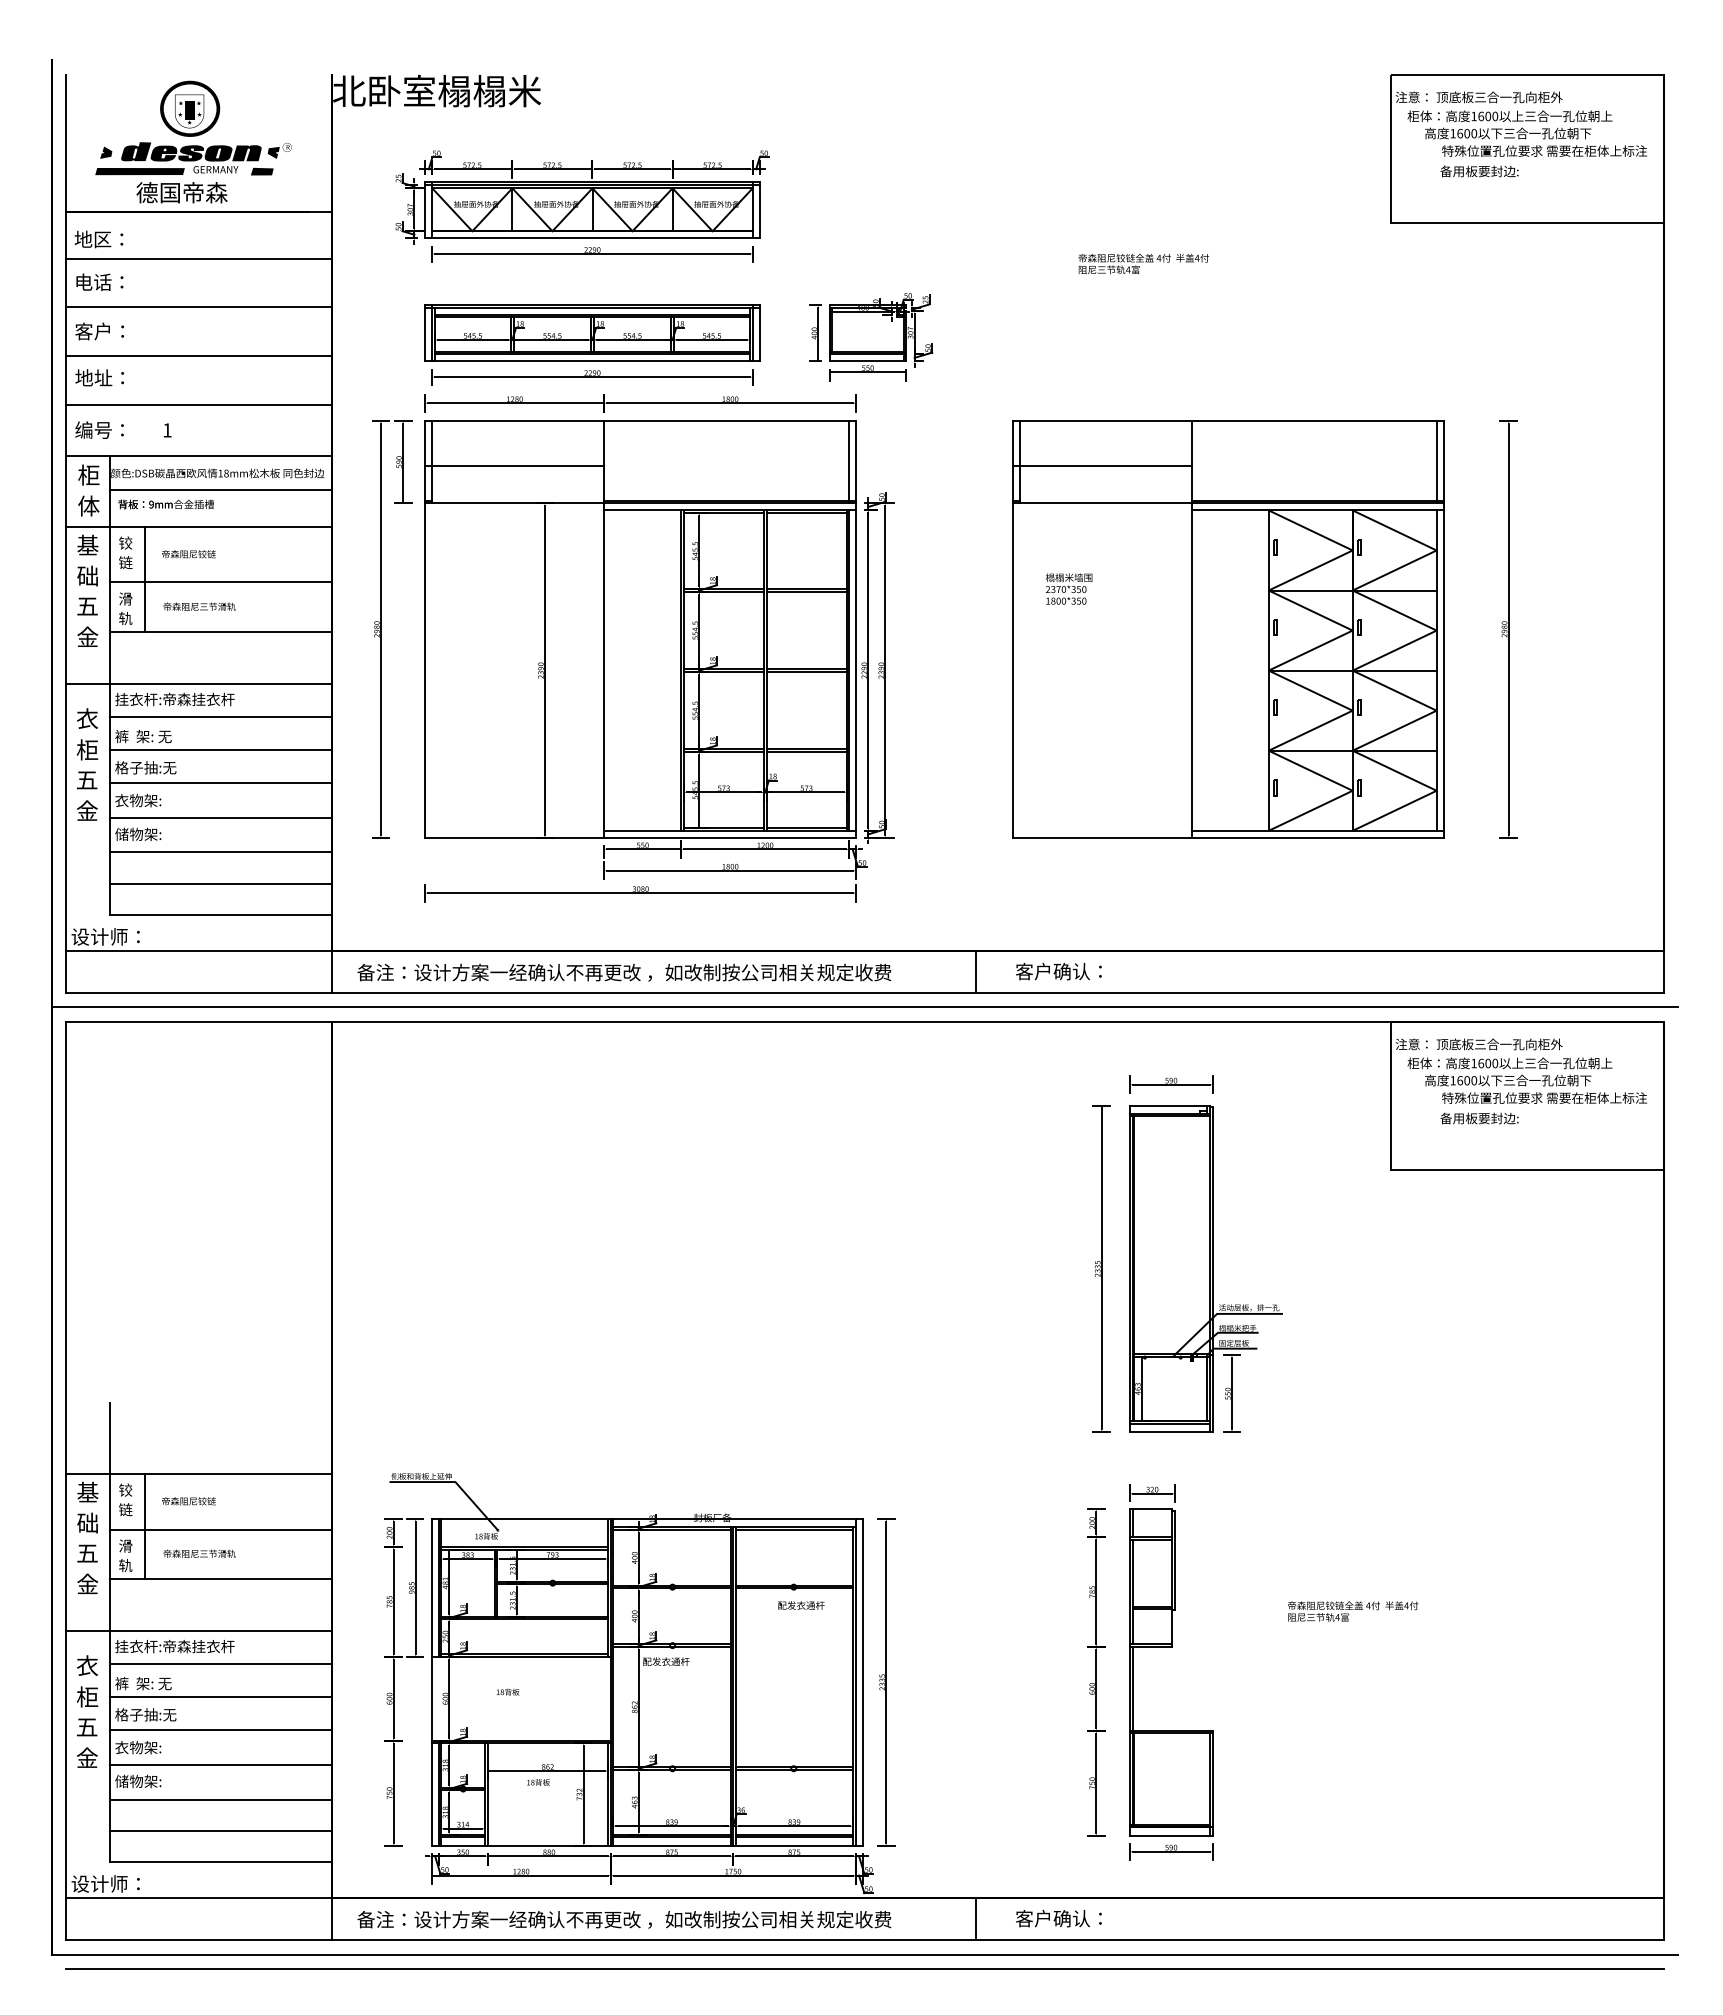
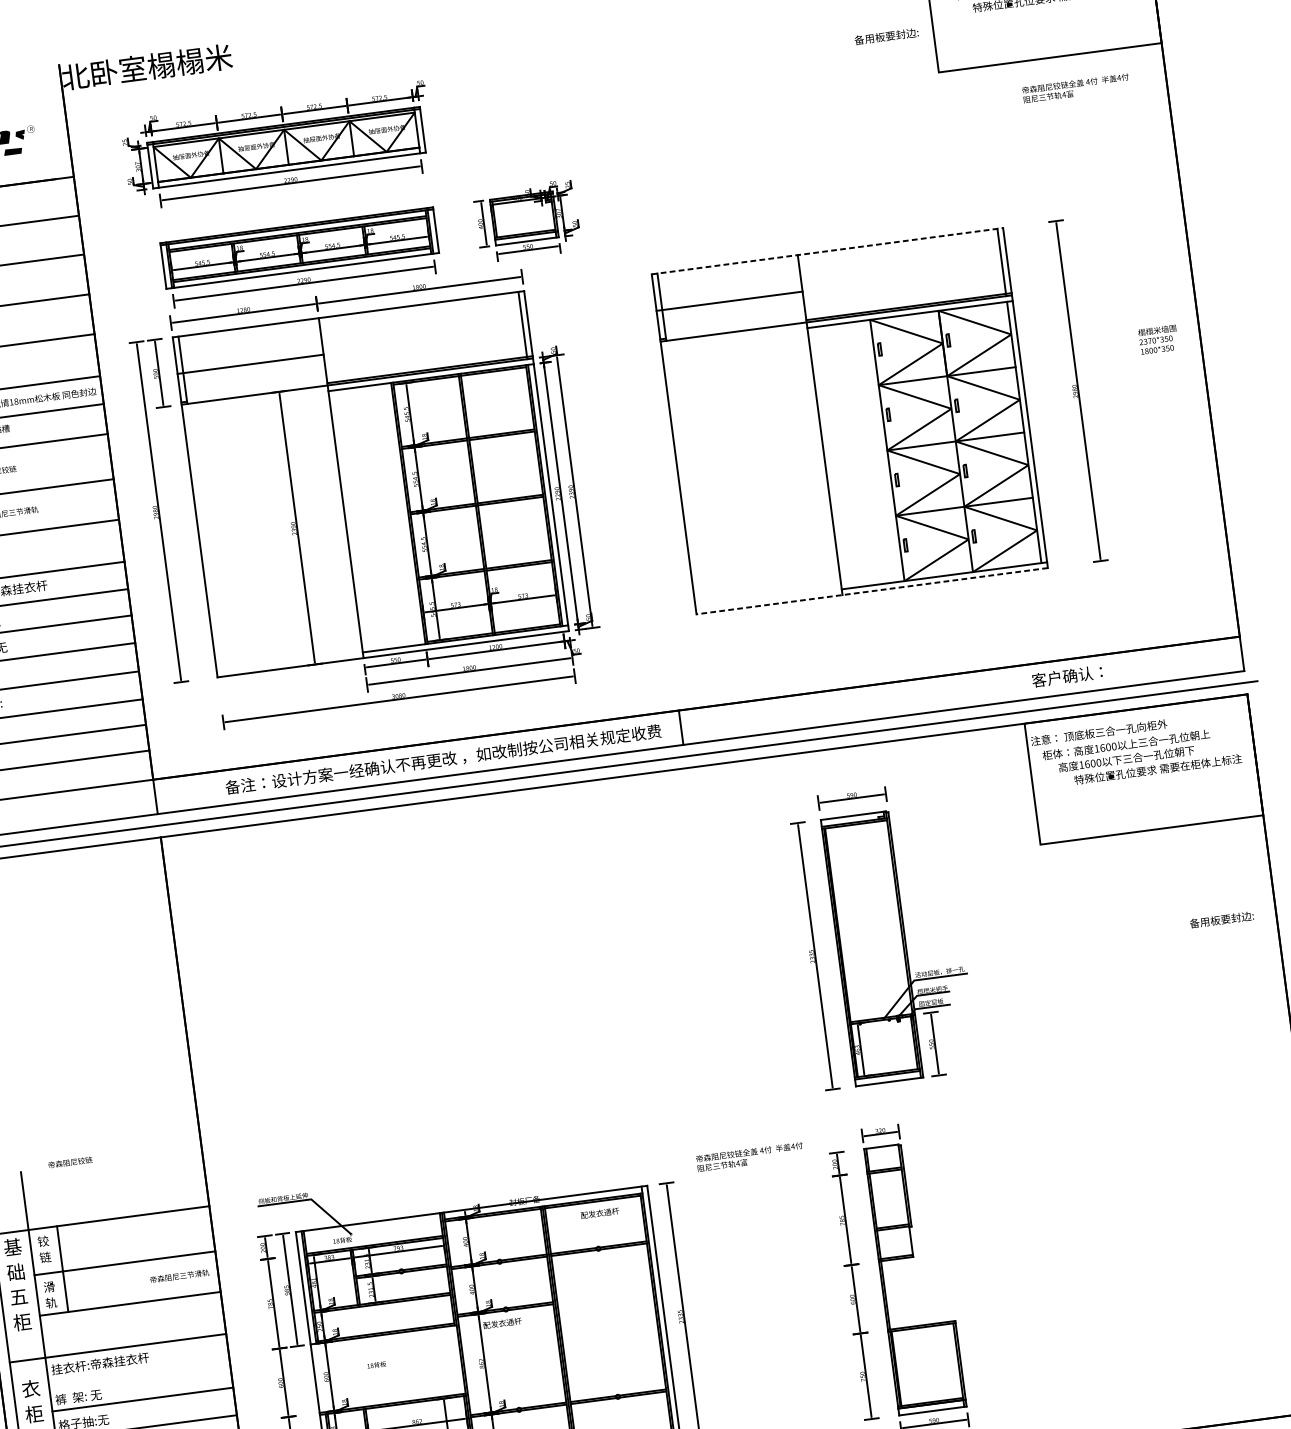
text: (1479, 171) -> (886, 36), moved
text: (1143, 263) -> (1075, 87), moved
line: (1228, 420) -> (827, 250), solid -> dashed
text: (1069, 588) -> (1158, 339), moved
line: (1227, 837) -> (871, 590), solid -> dashed
text: (1058, 971) -> (1067, 676), moved
text: (624, 972) -> (443, 759), moved
text: (1479, 1118) -> (1221, 919), moved
text: (188, 1501) -> (70, 1162), moved
text: (199, 1553) -> (179, 1275), moved
text: (87, 1583) -> (22, 1321), 金 -> 柜
text: (801, 1605) -> (600, 1213), moved
text: (1353, 1611) -> (750, 1156), moved
line: (220, 1664) -> (139, 1373), removed

